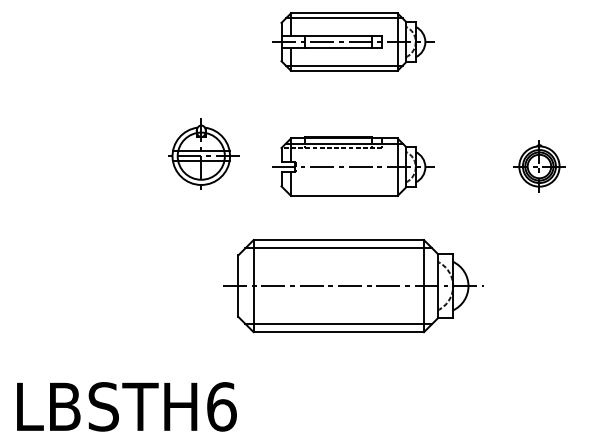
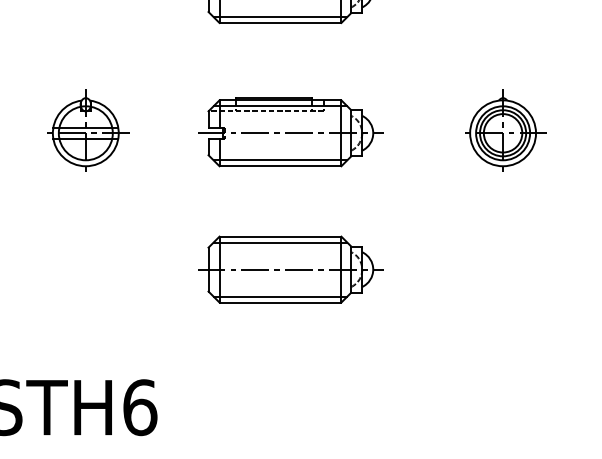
part: (203, 153) -> (88, 130), moved
part: (540, 164) -> (505, 130), size x1.43
line: (343, 190) -> (279, 159), added
part: (353, 286) -> (290, 269), size x0.62

